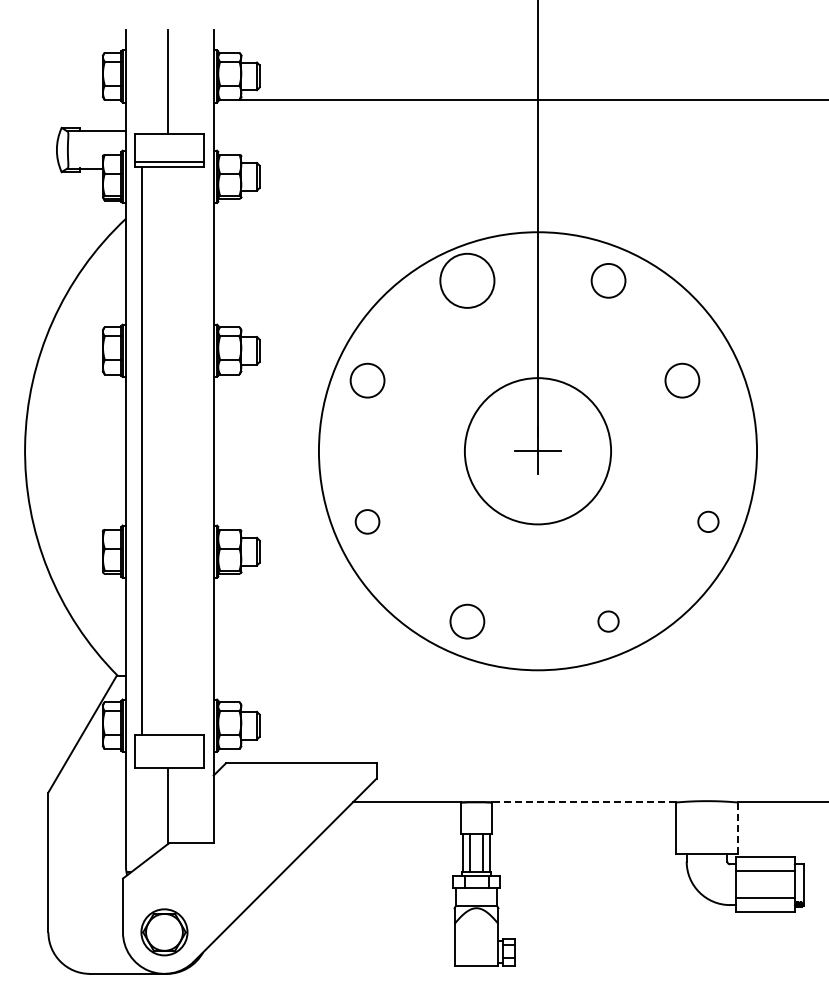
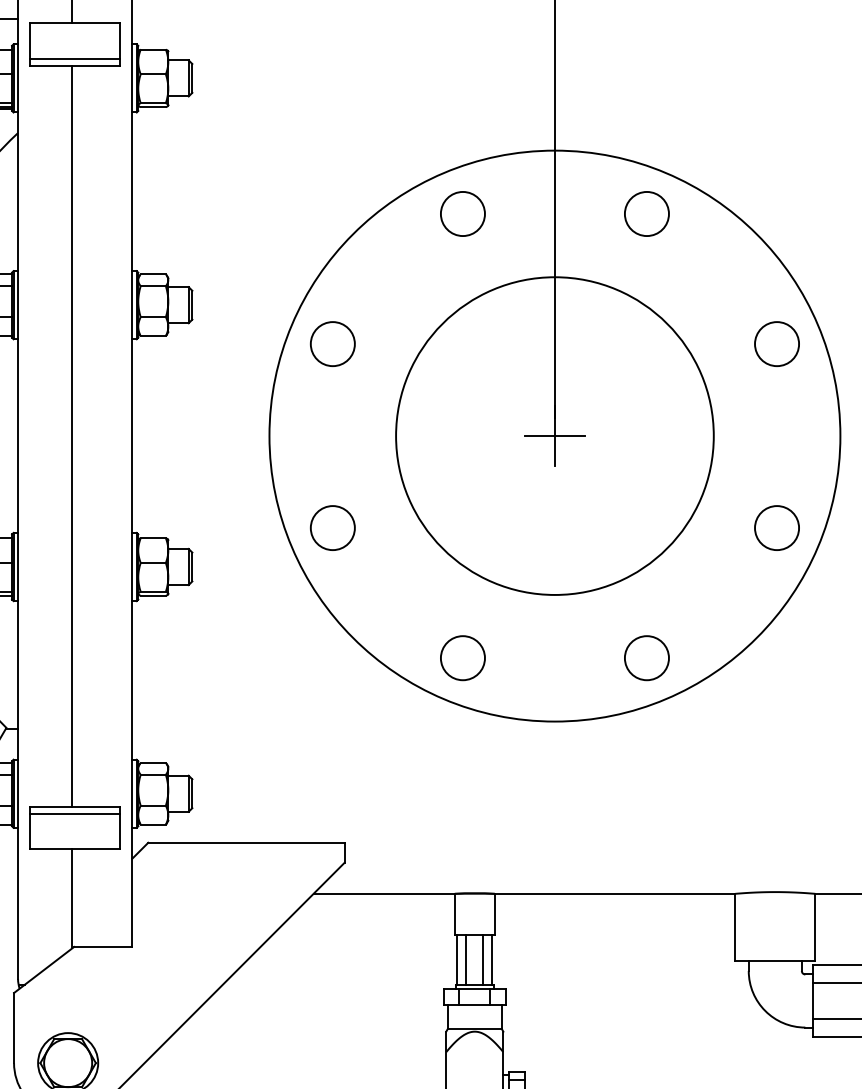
circle: (467, 280) -> (463, 213), size x0.62
circle: (682, 380) -> (777, 343), moved
line: (141, 451) -> (72, 436), moved
circle: (537, 451) -> (554, 436), size x1.67
circle: (367, 521) -> (332, 527), size x1.43
circle: (708, 521) -> (777, 527), size x1.67
circle: (608, 621) -> (646, 657), size x1.67
line: (169, 740) -> (74, 813), added
line: (583, 802) -> (614, 893), dashed -> solid
line: (737, 828) -> (814, 927), dashed -> solid

